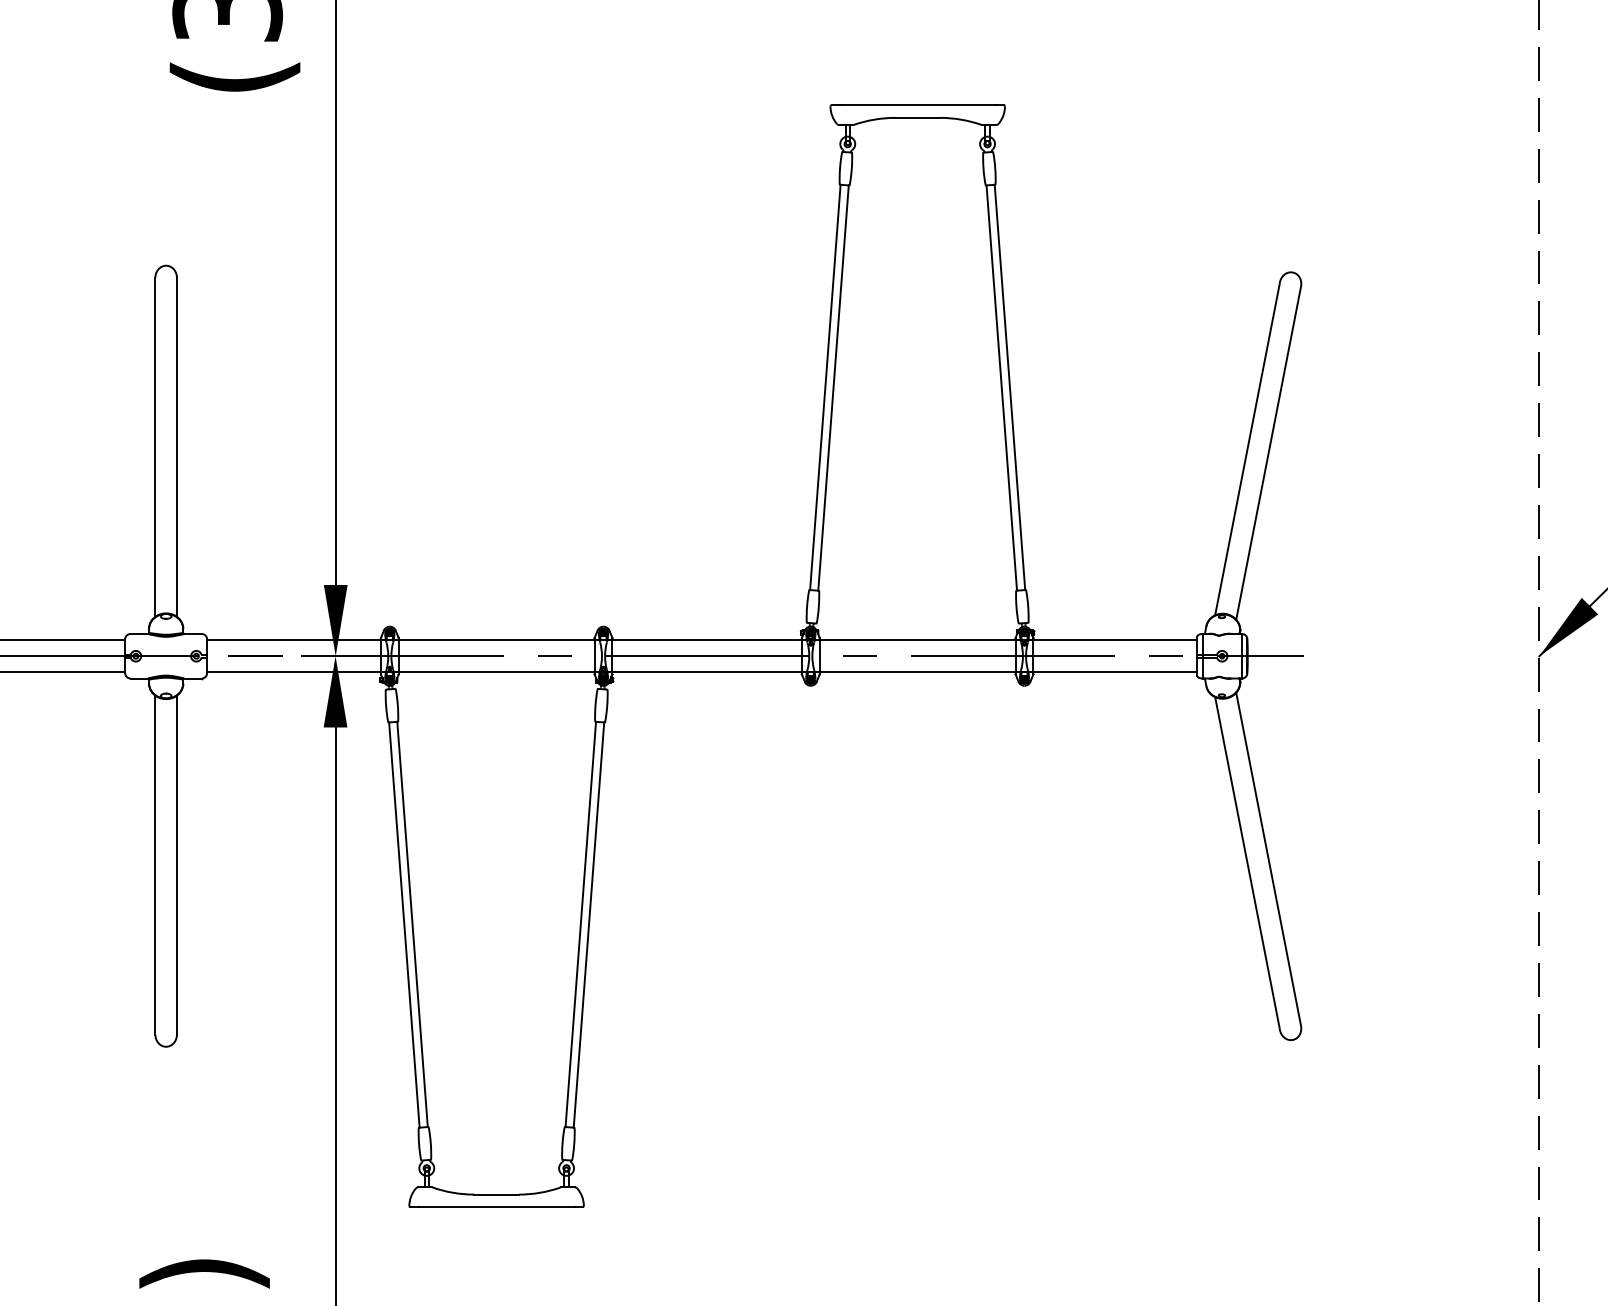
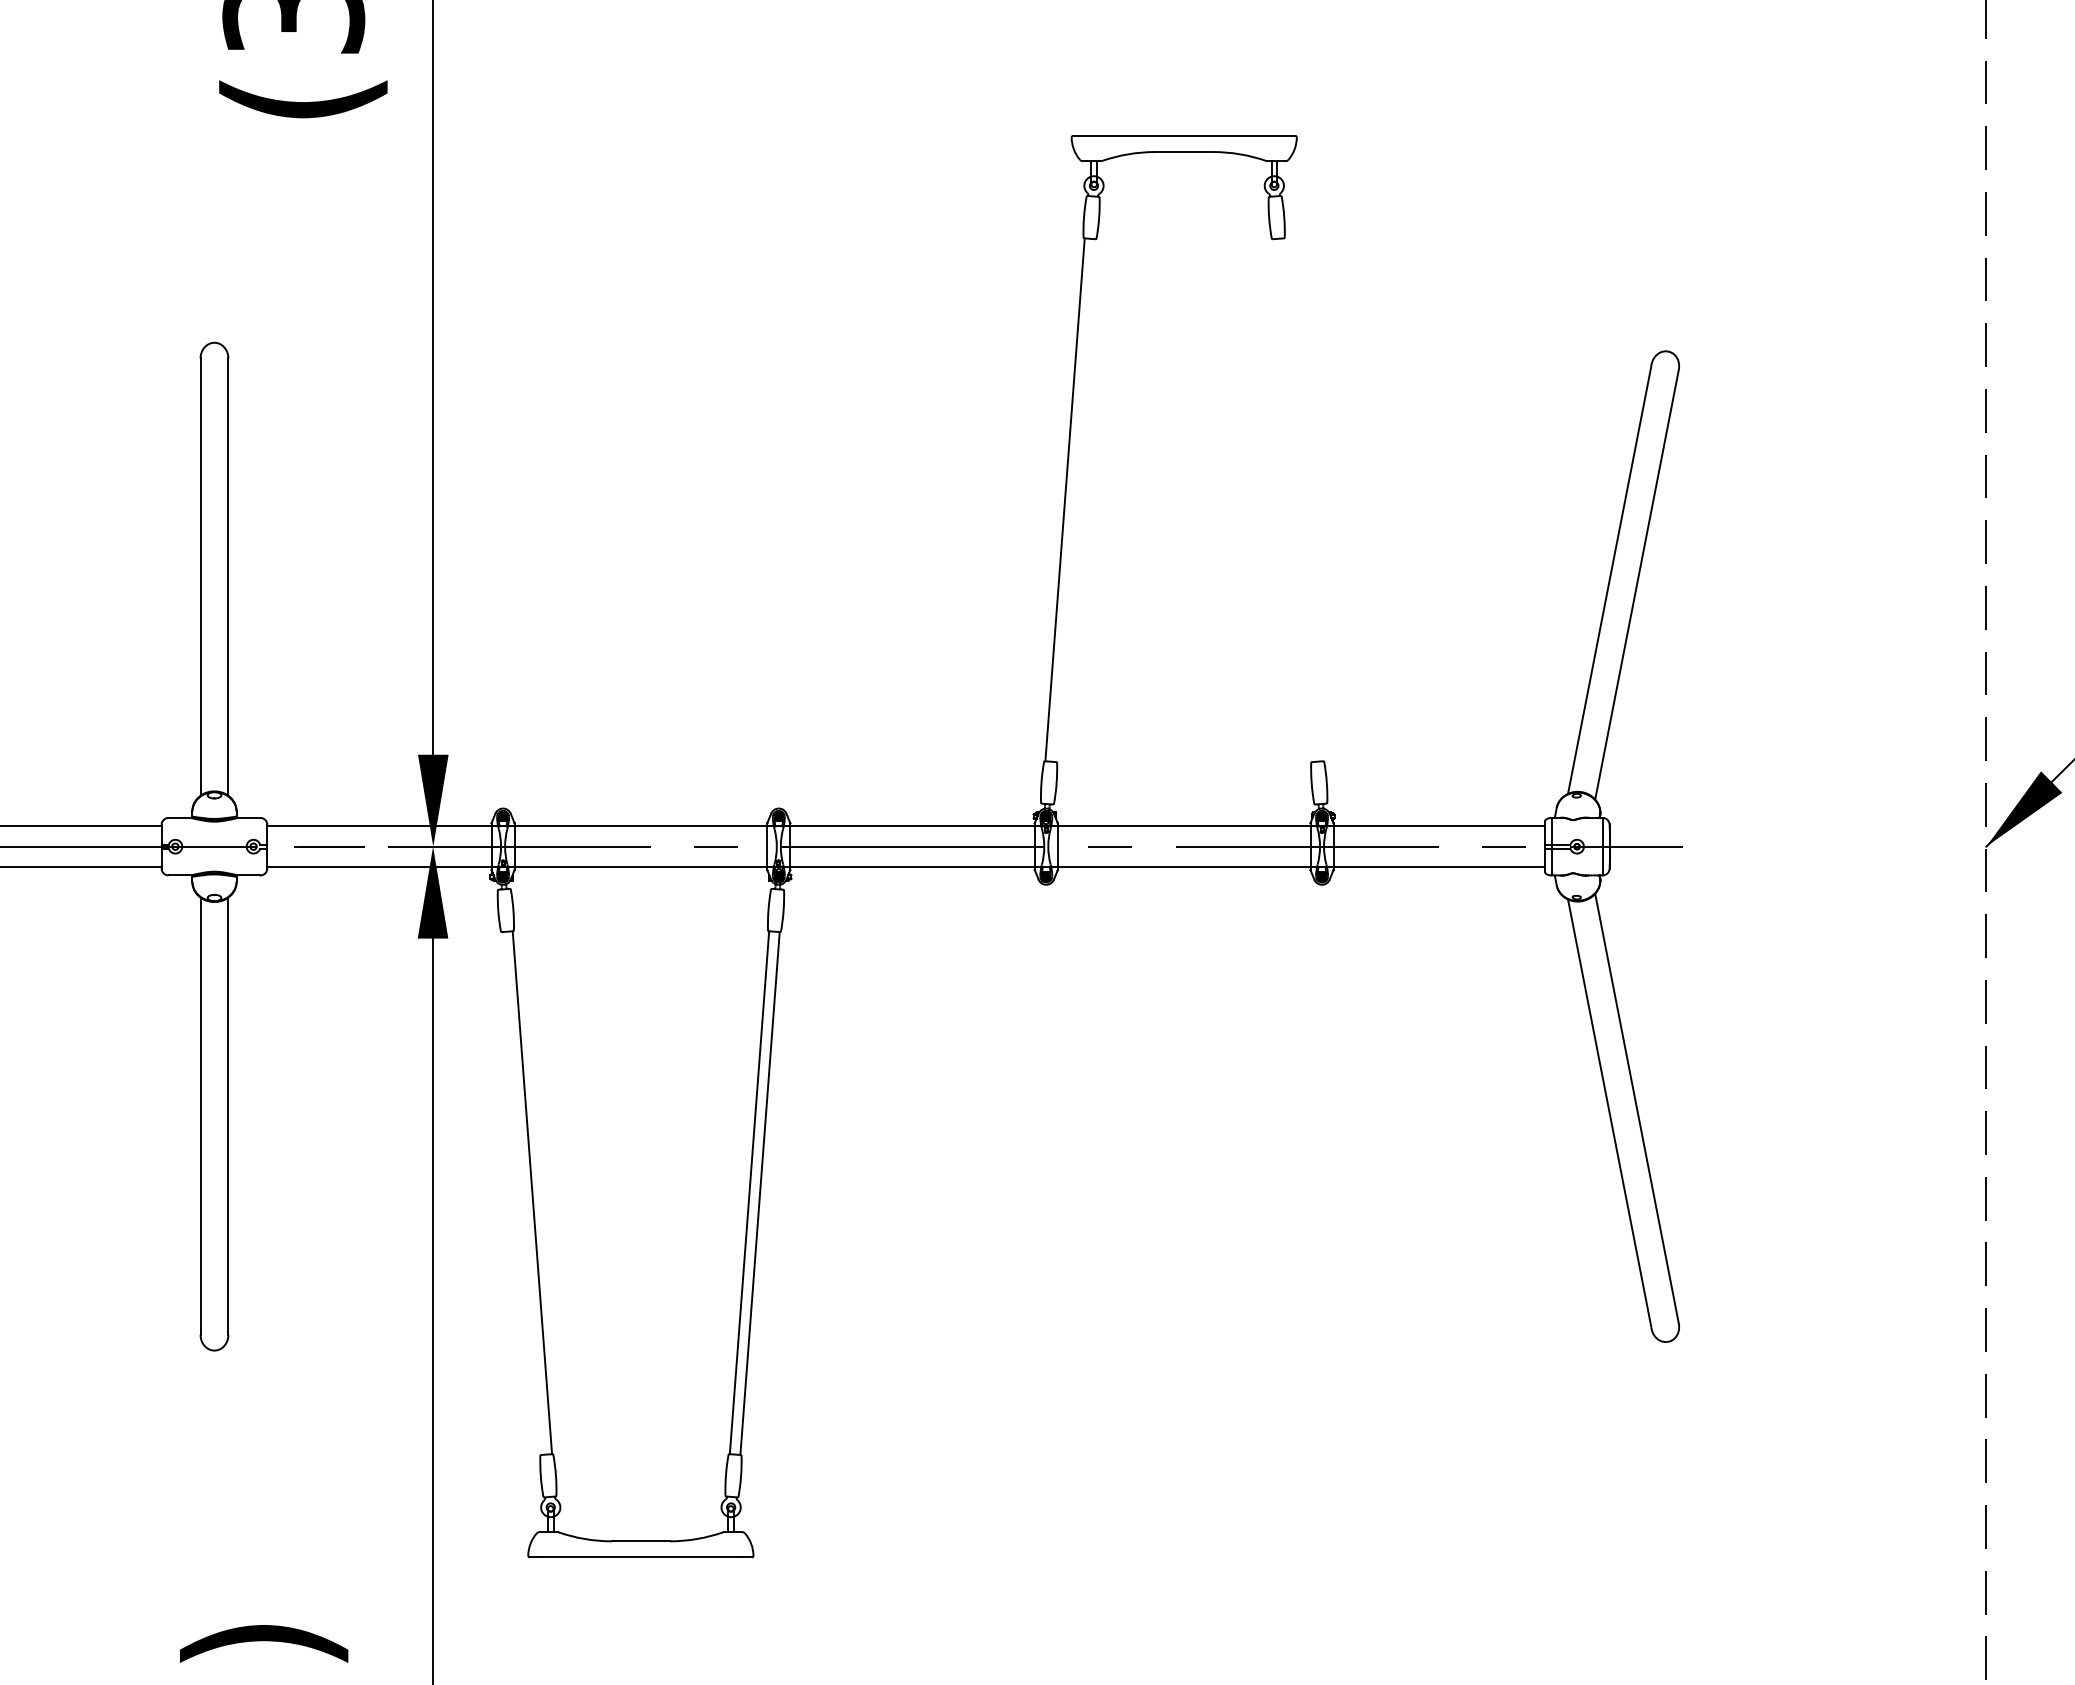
line: (833, 387) -> (1075, 500), removed
line: (1001, 387) -> (1292, 500), removed
line: (1009, 387) -> (1302, 499), removed
line: (404, 925) -> (521, 1193), removed

